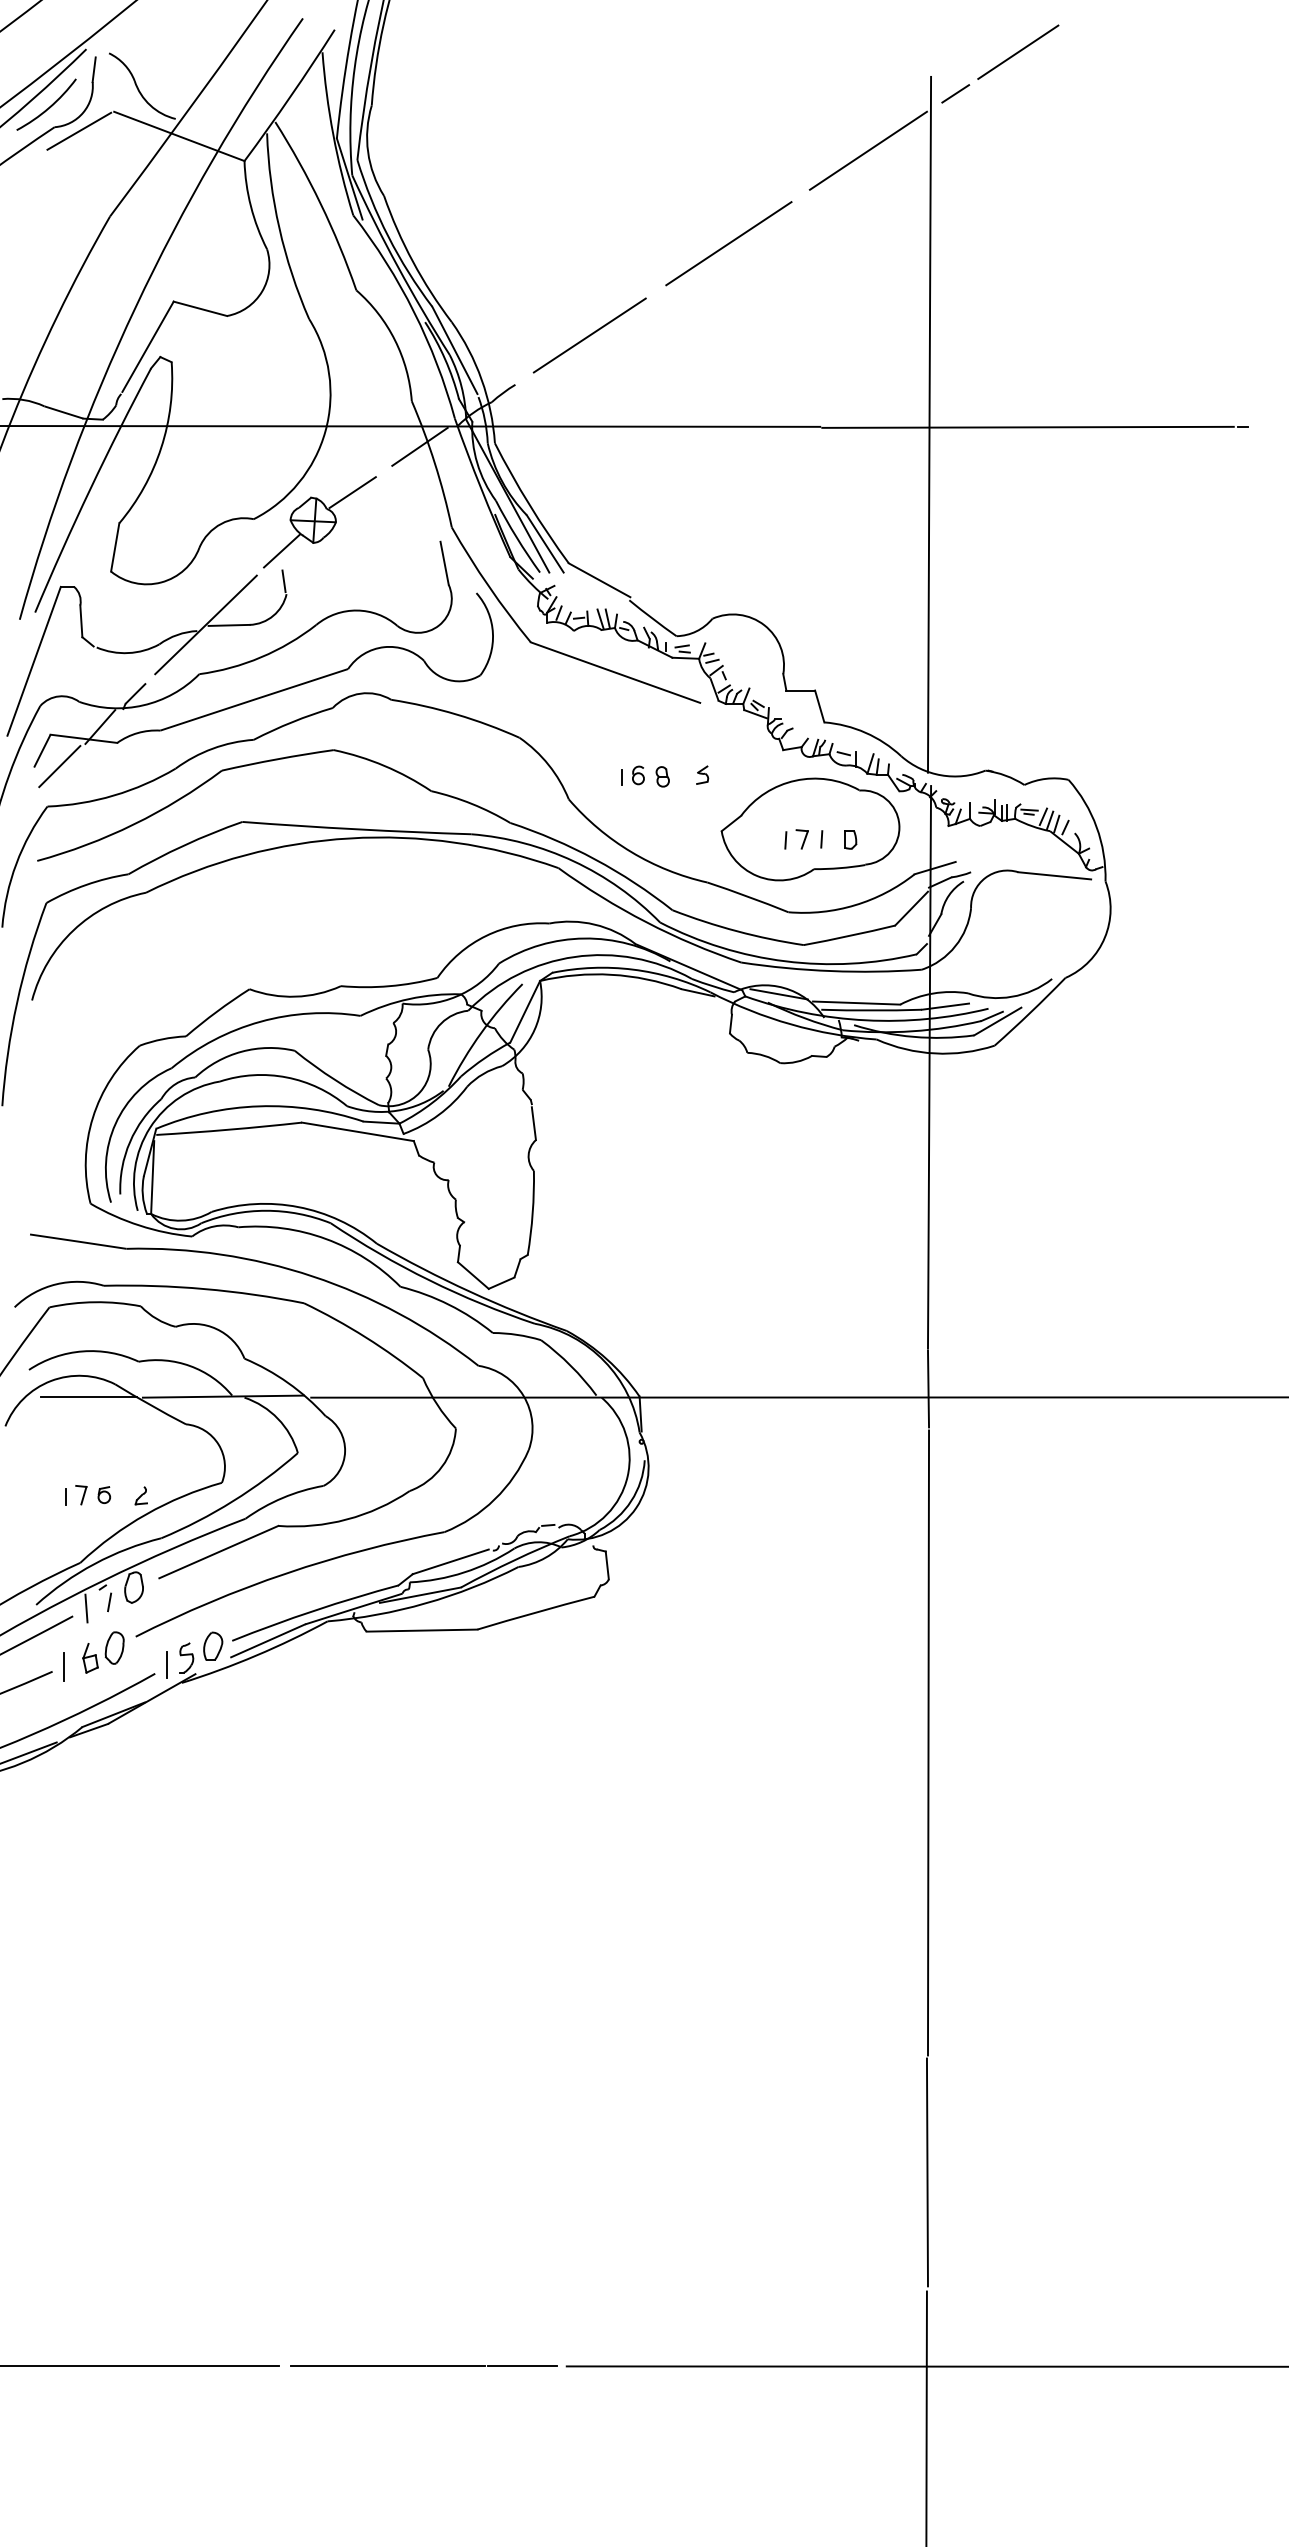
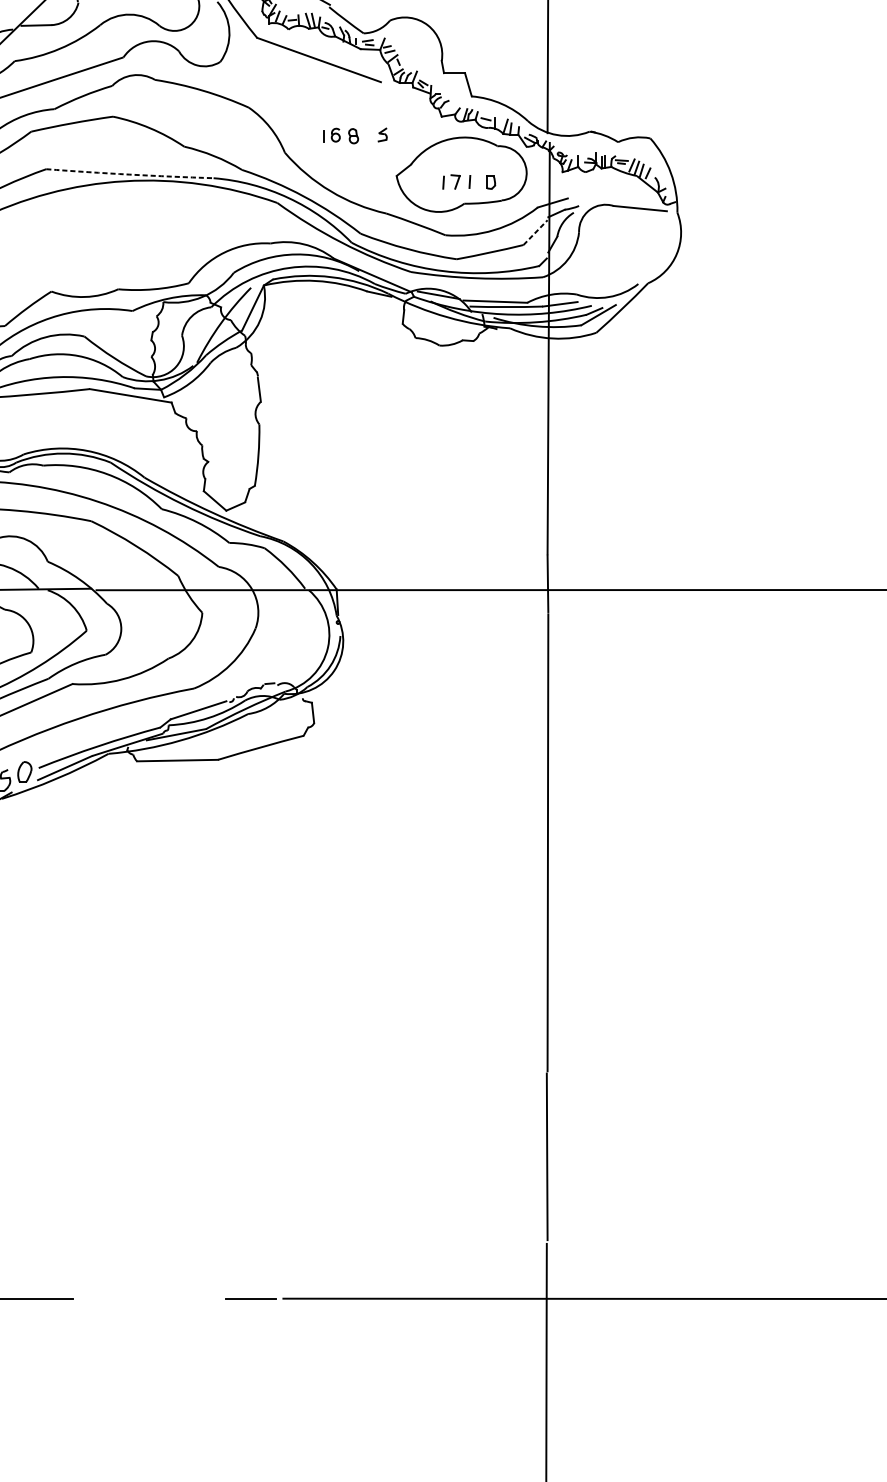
arc: (356, 829) -> (129, 174), solid -> dashed
line: (911, 908) -> (535, 232), solid -> dashed
line: (387, 2366) -> (152, 1298), removed

